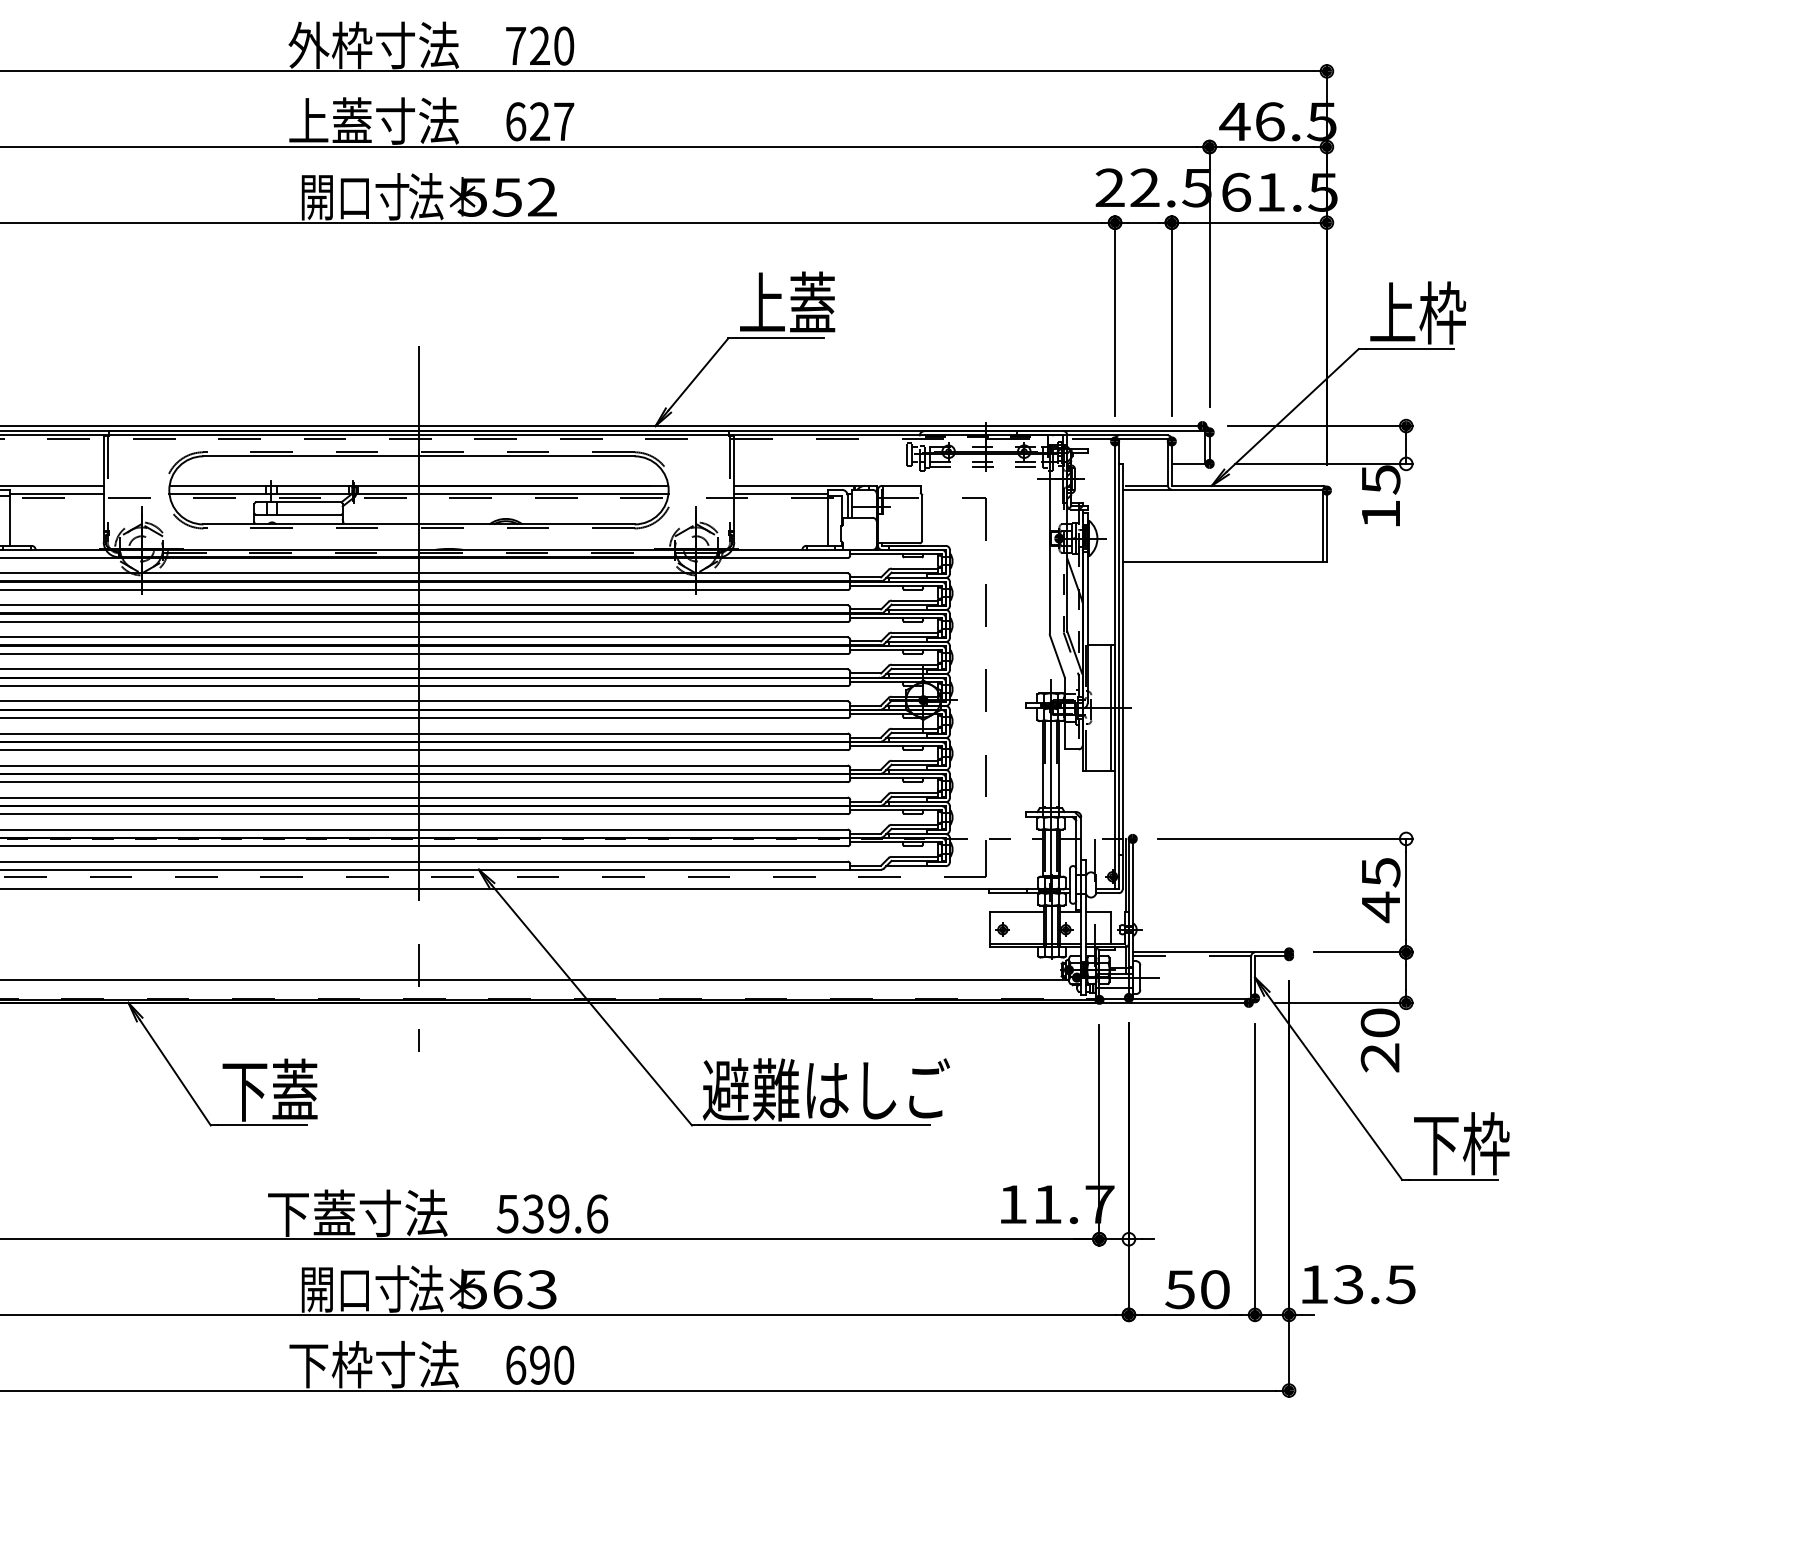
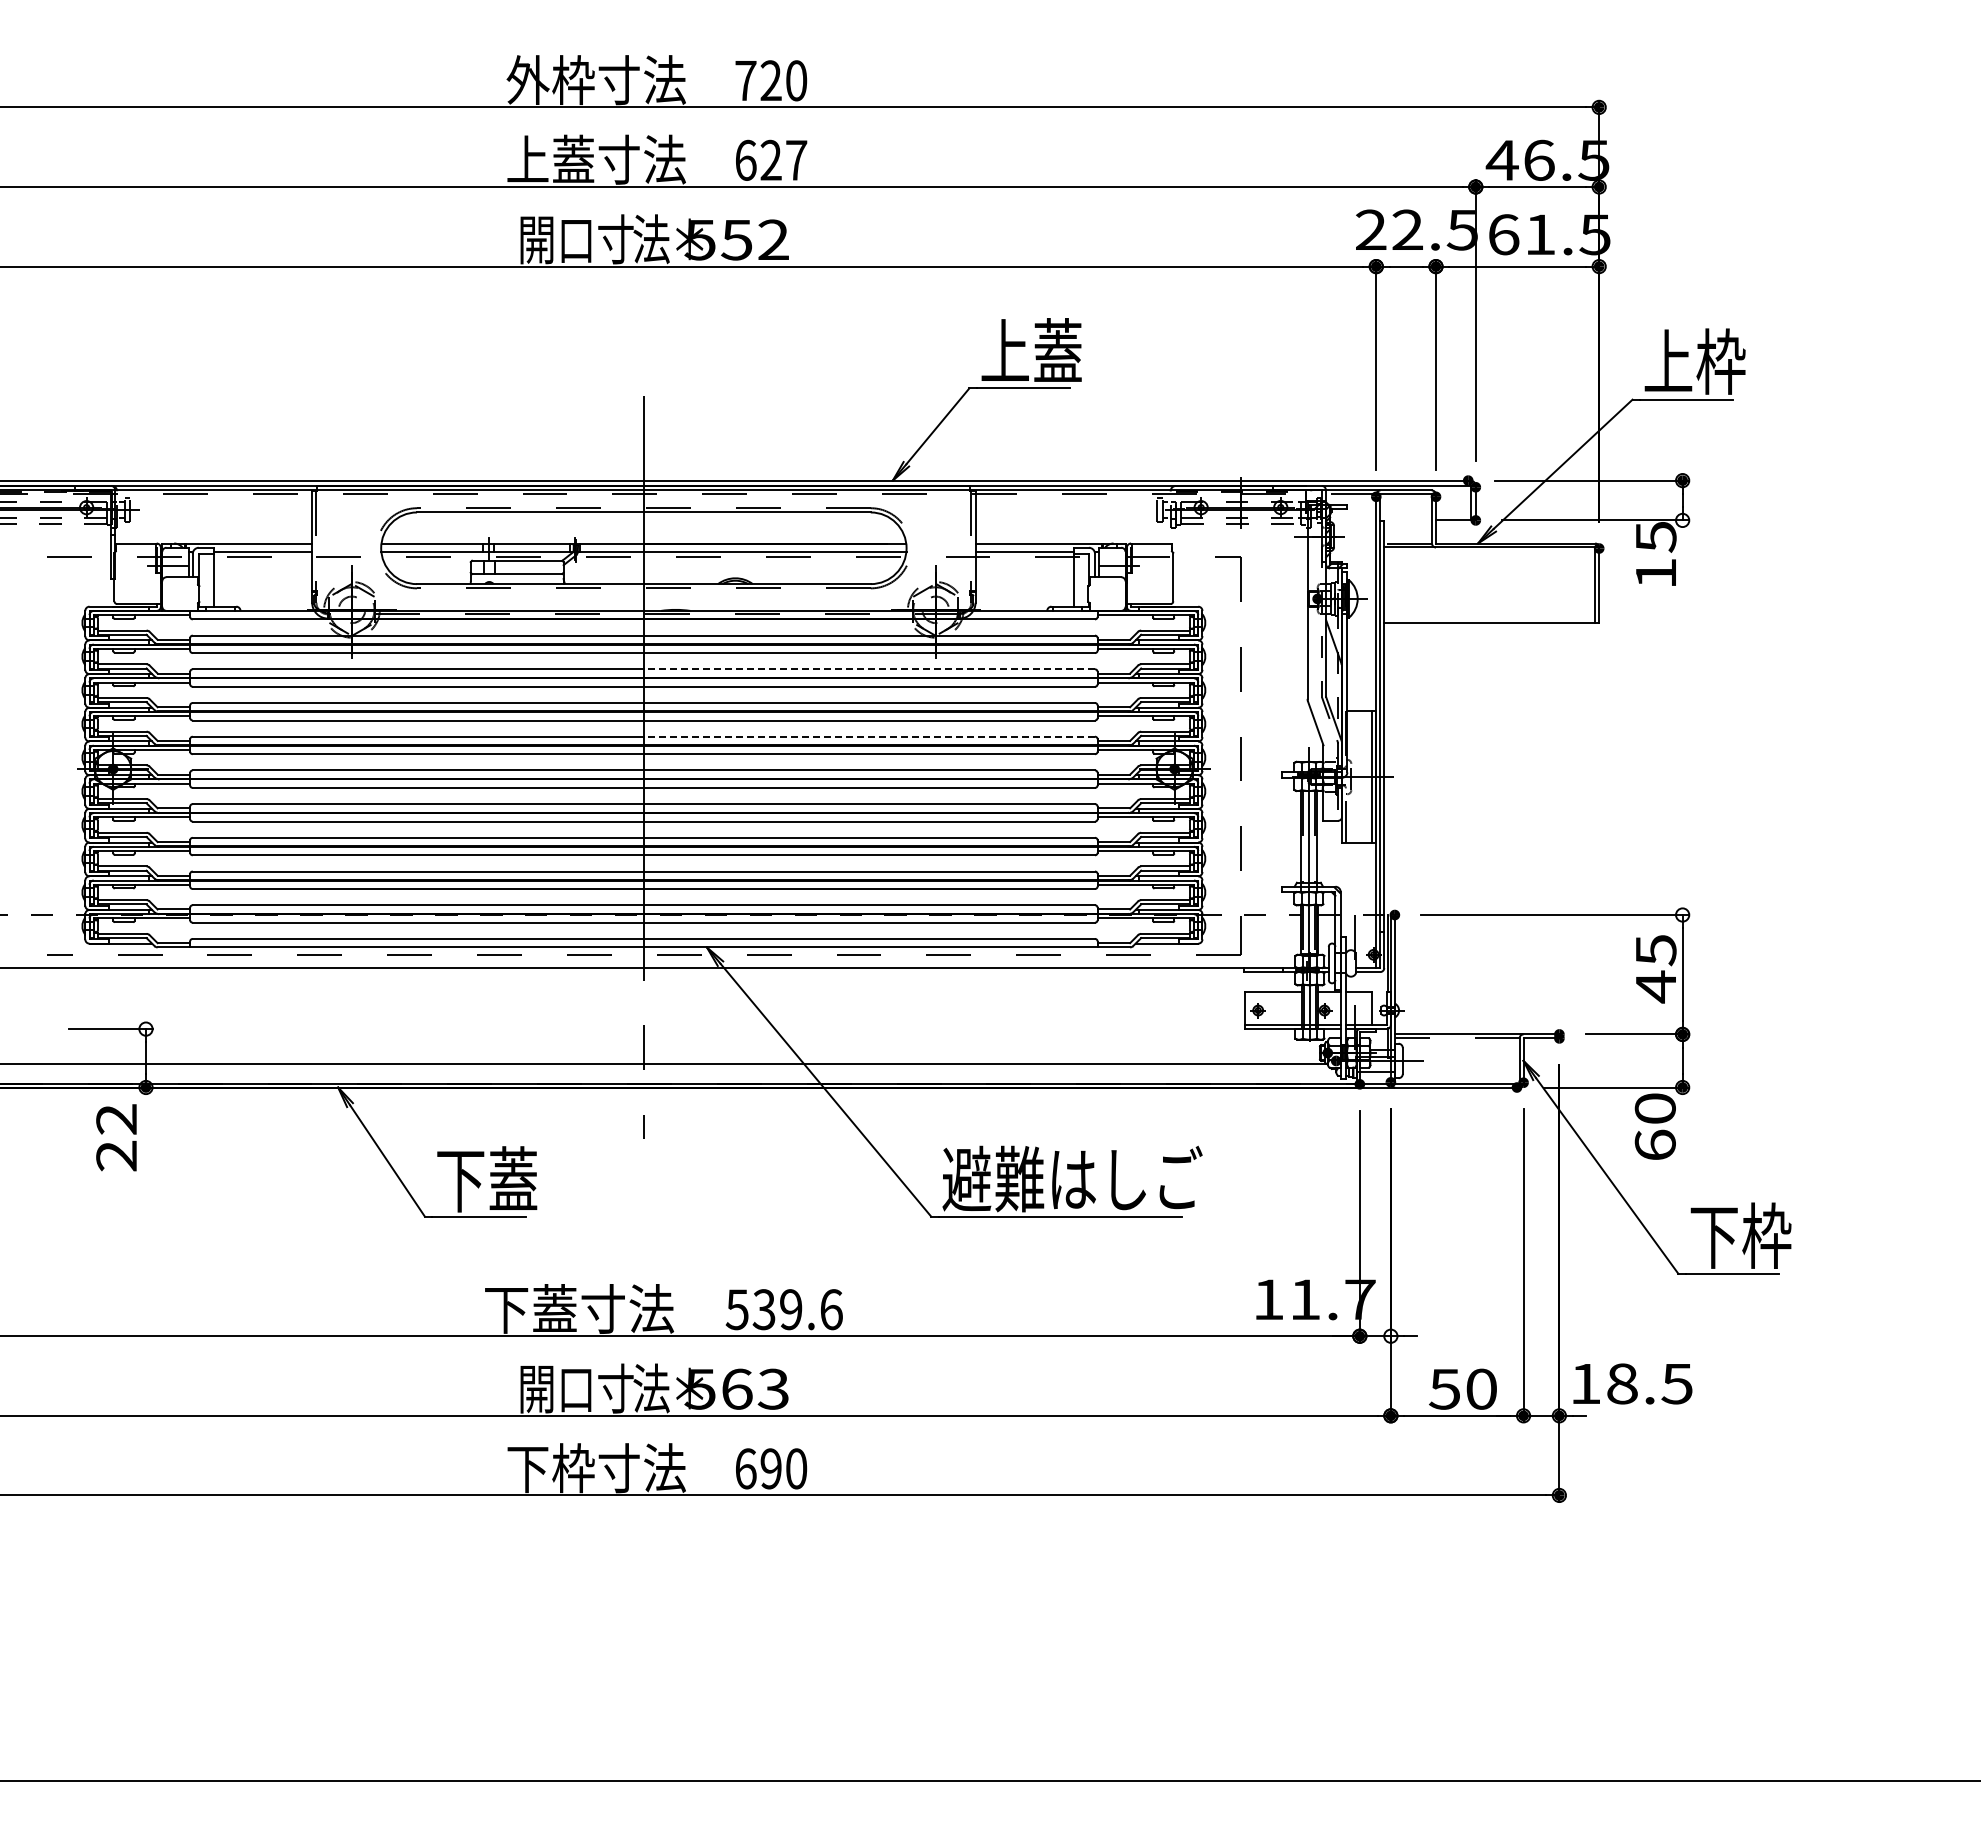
line: (633, 605) -> (869, 669), solid -> dashed
line: (633, 669) -> (869, 736), solid -> dashed
text: (1379, 1057) -> (1654, 1144), 20 -> 60
text: (1348, 1284) -> (1621, 1383), 13.5 -> 18.5

